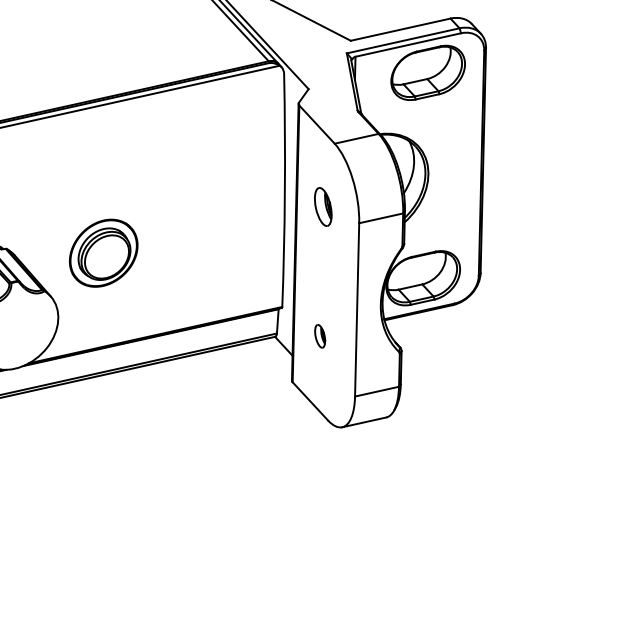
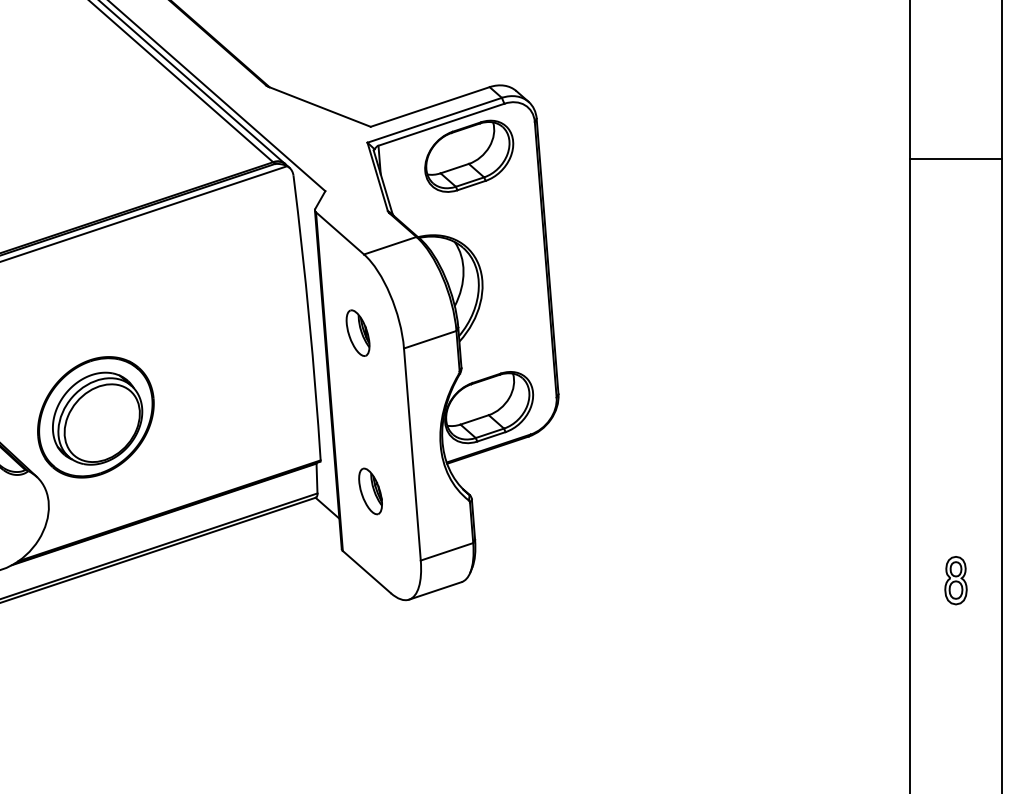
part: (103, 253) -> (95, 417), size x1.43
part: (320, 336) -> (370, 491), size x1.67

